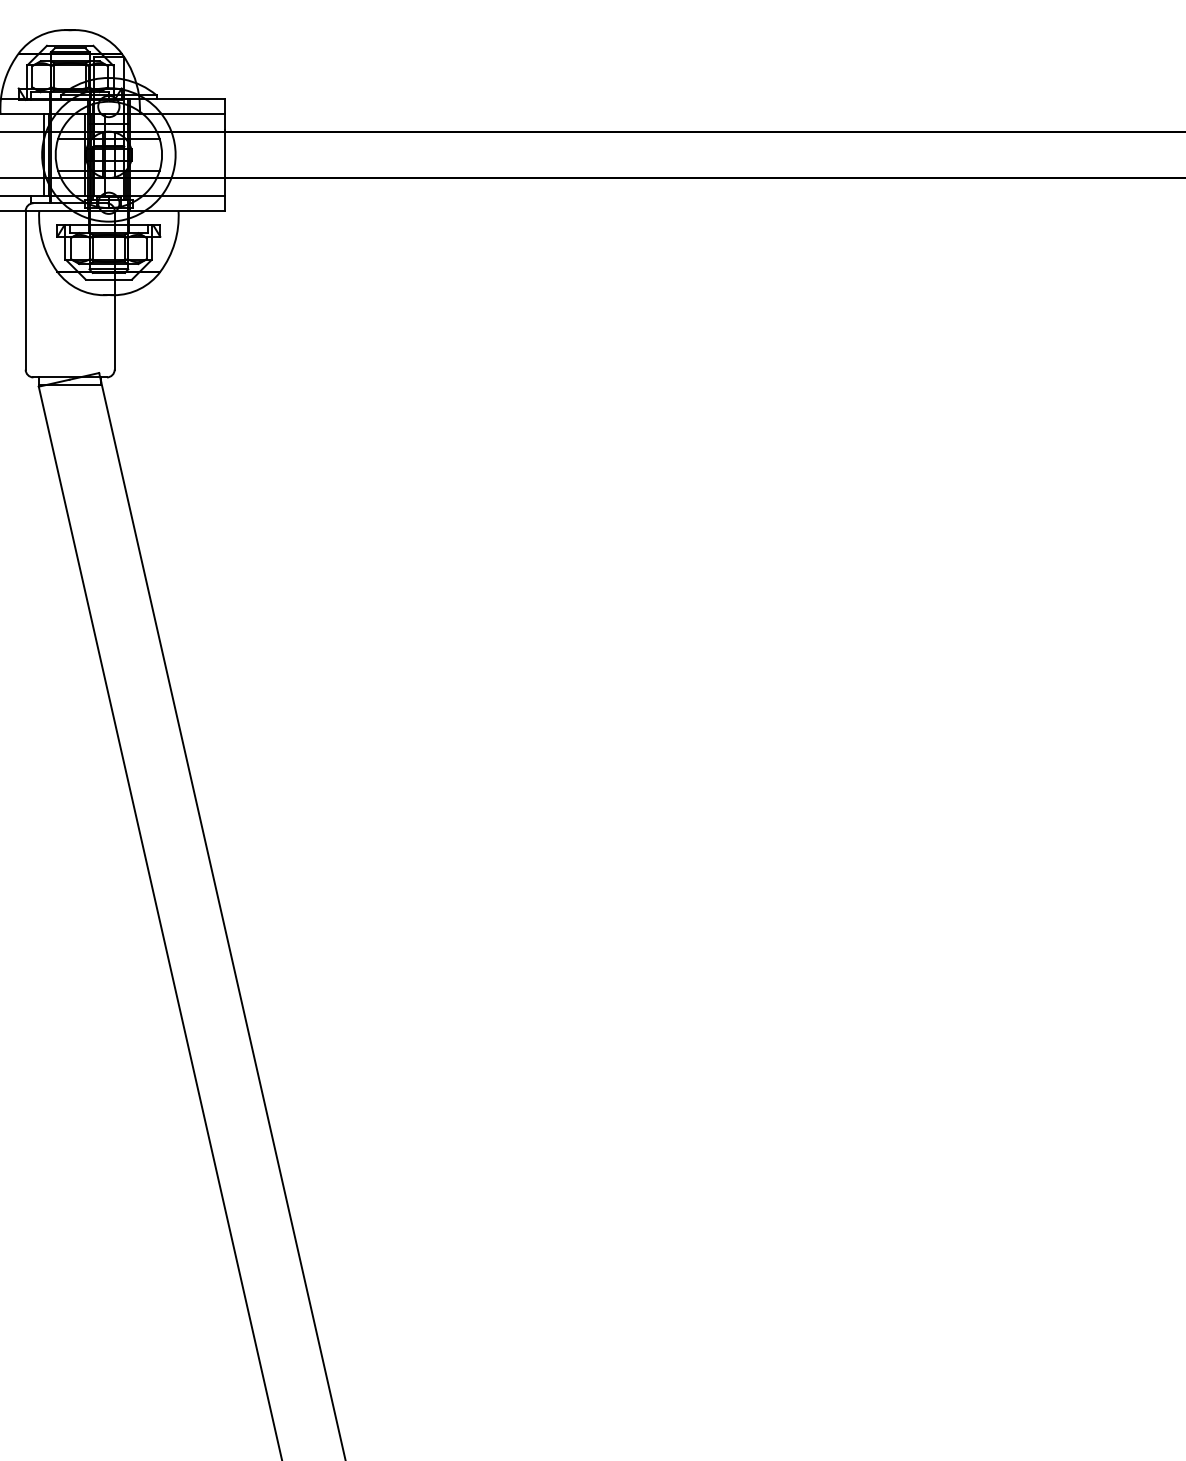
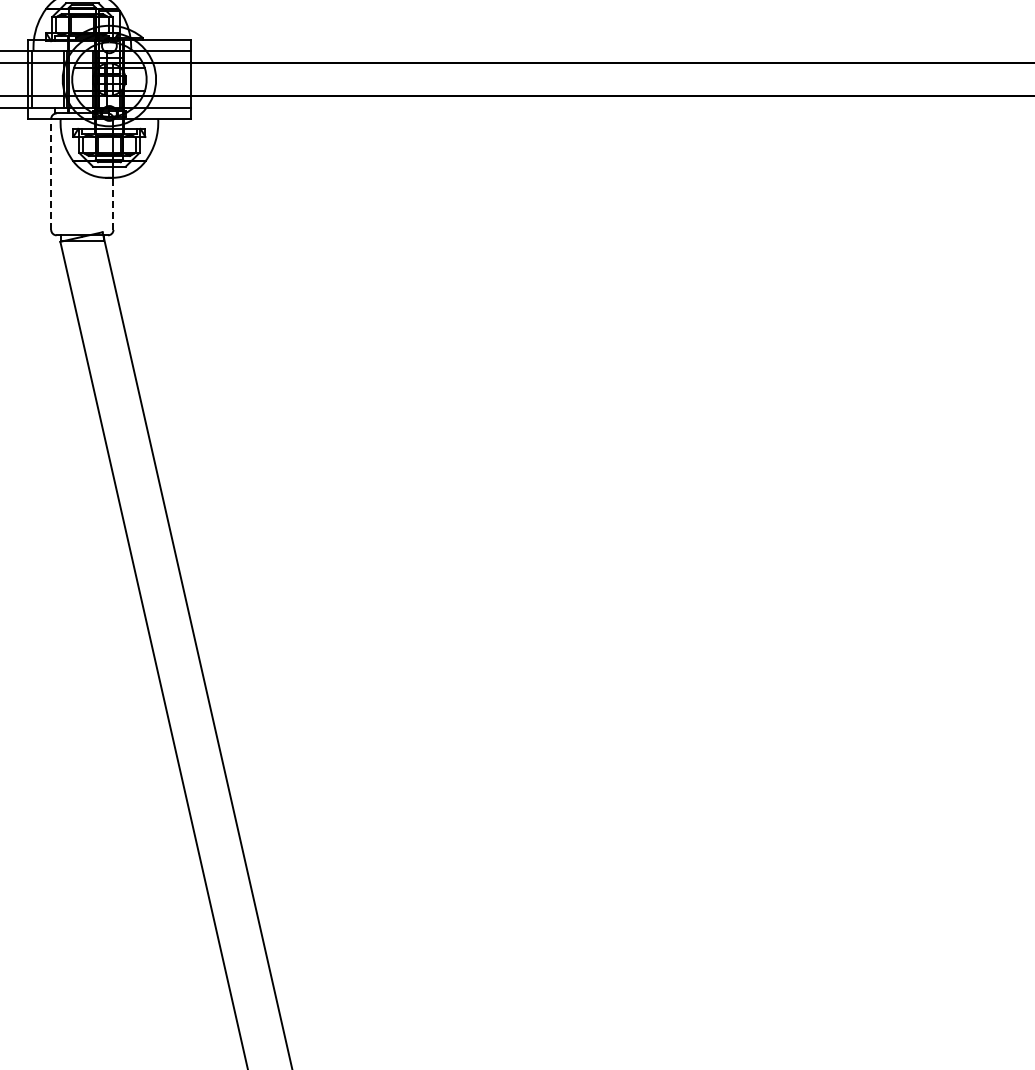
line: (26, 290) -> (51, 174), solid -> dashed
line: (114, 331) -> (113, 203), solid -> dashed

